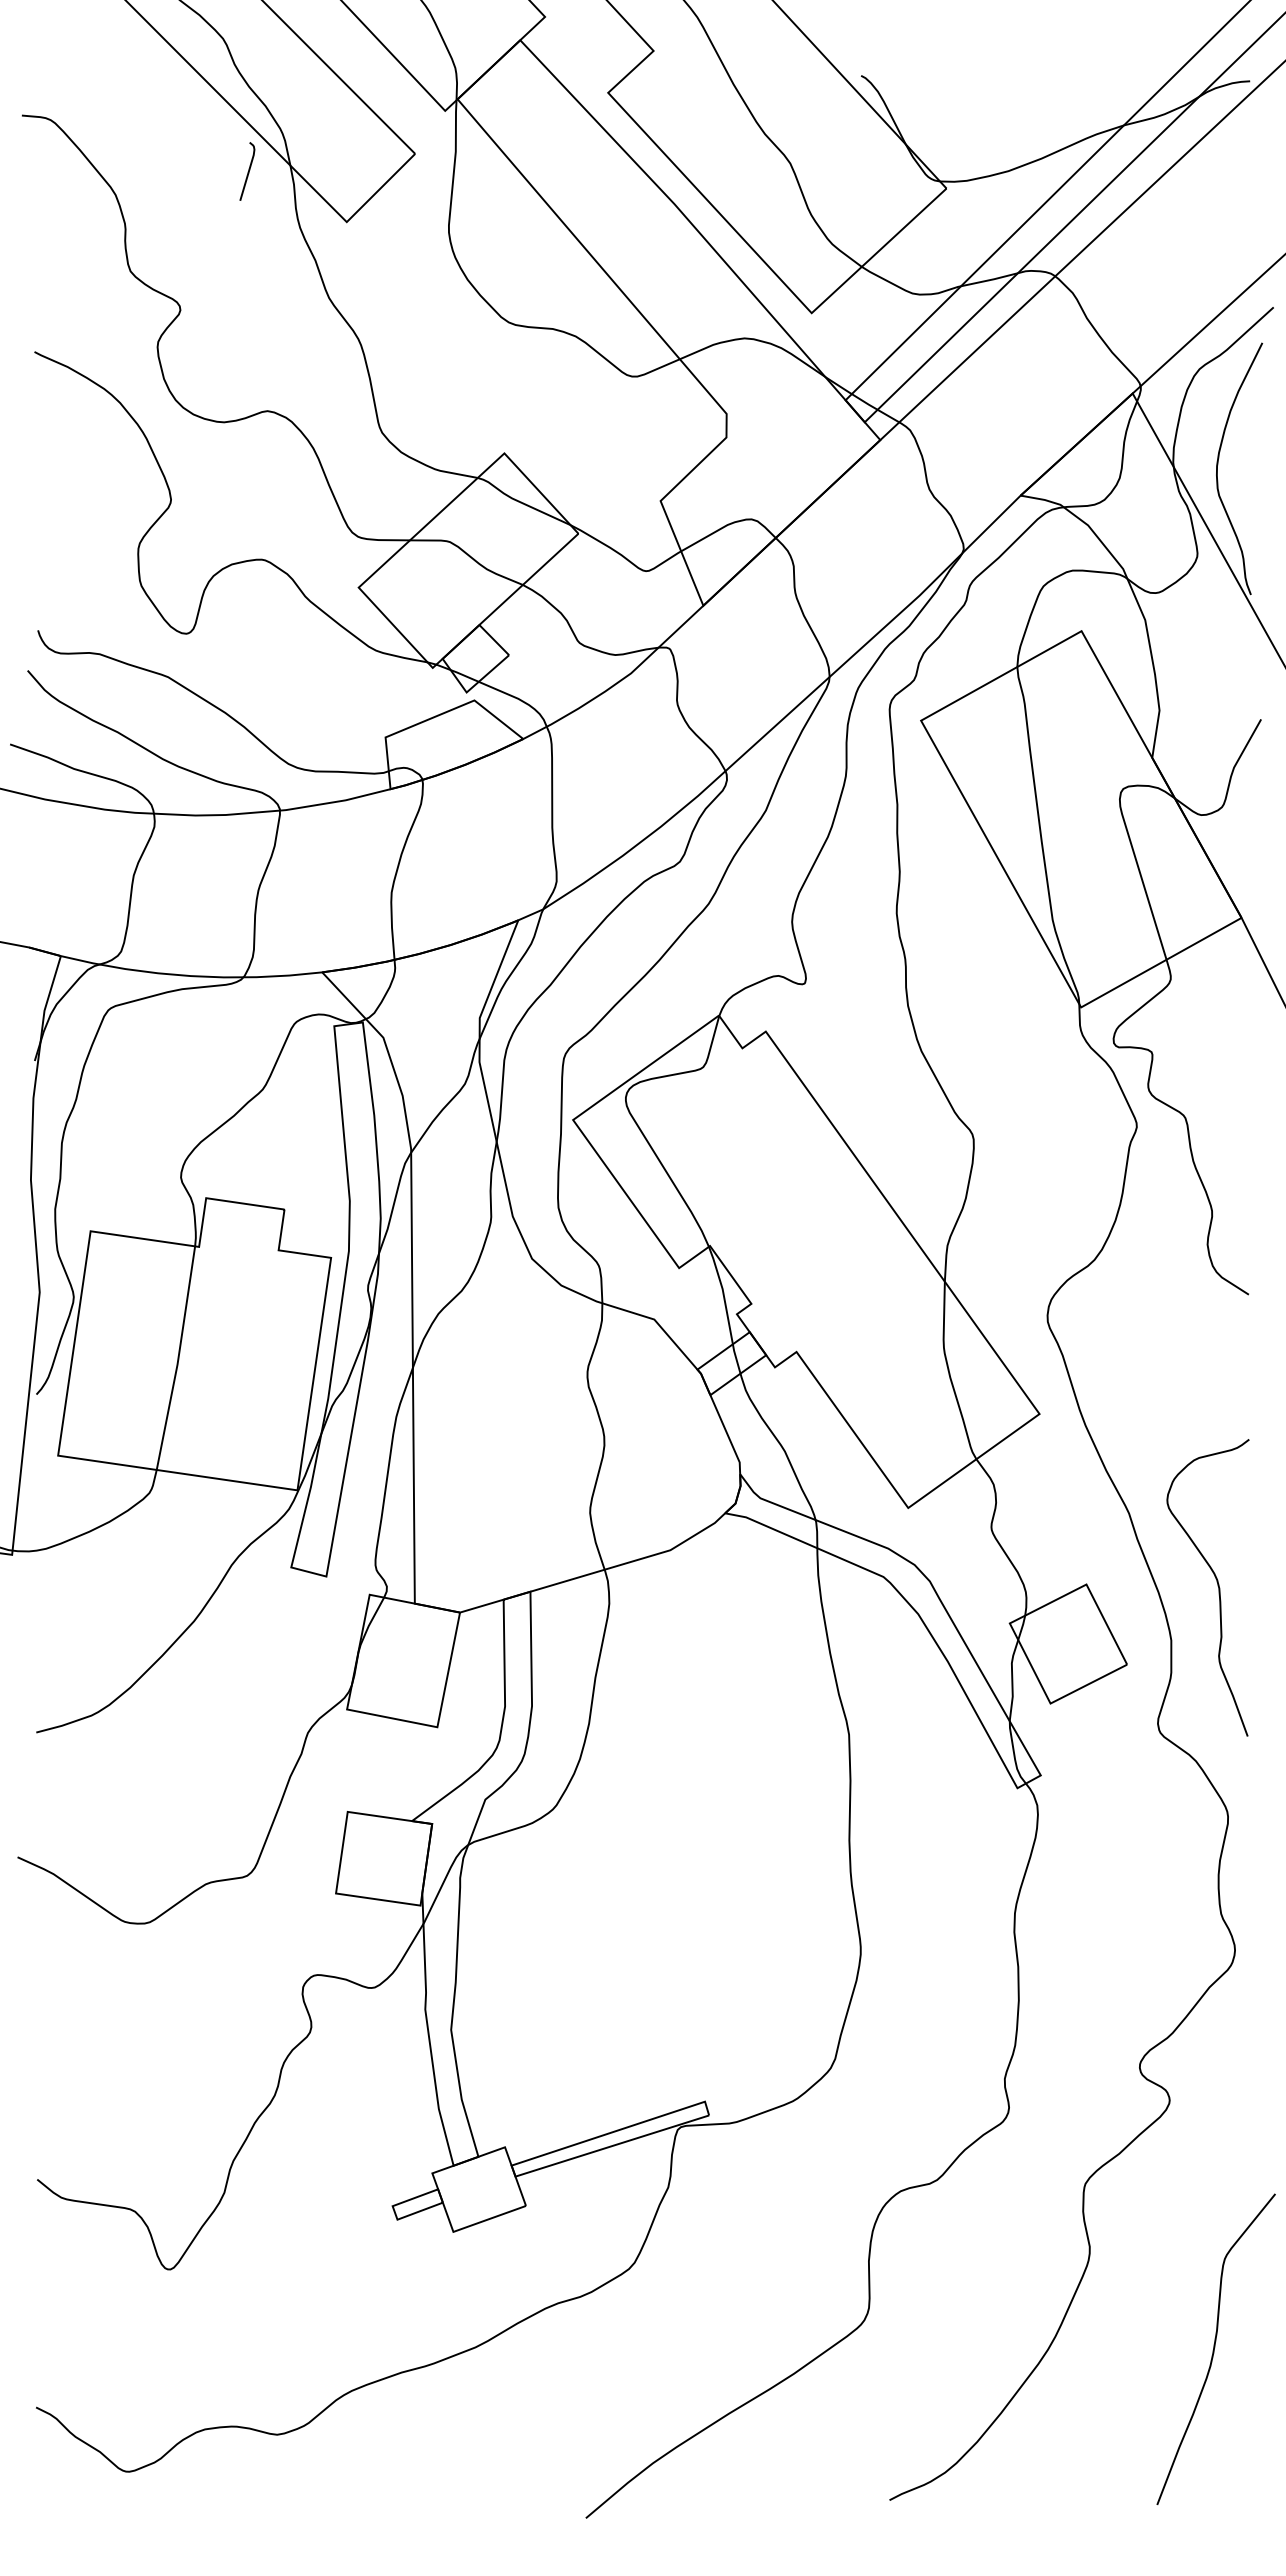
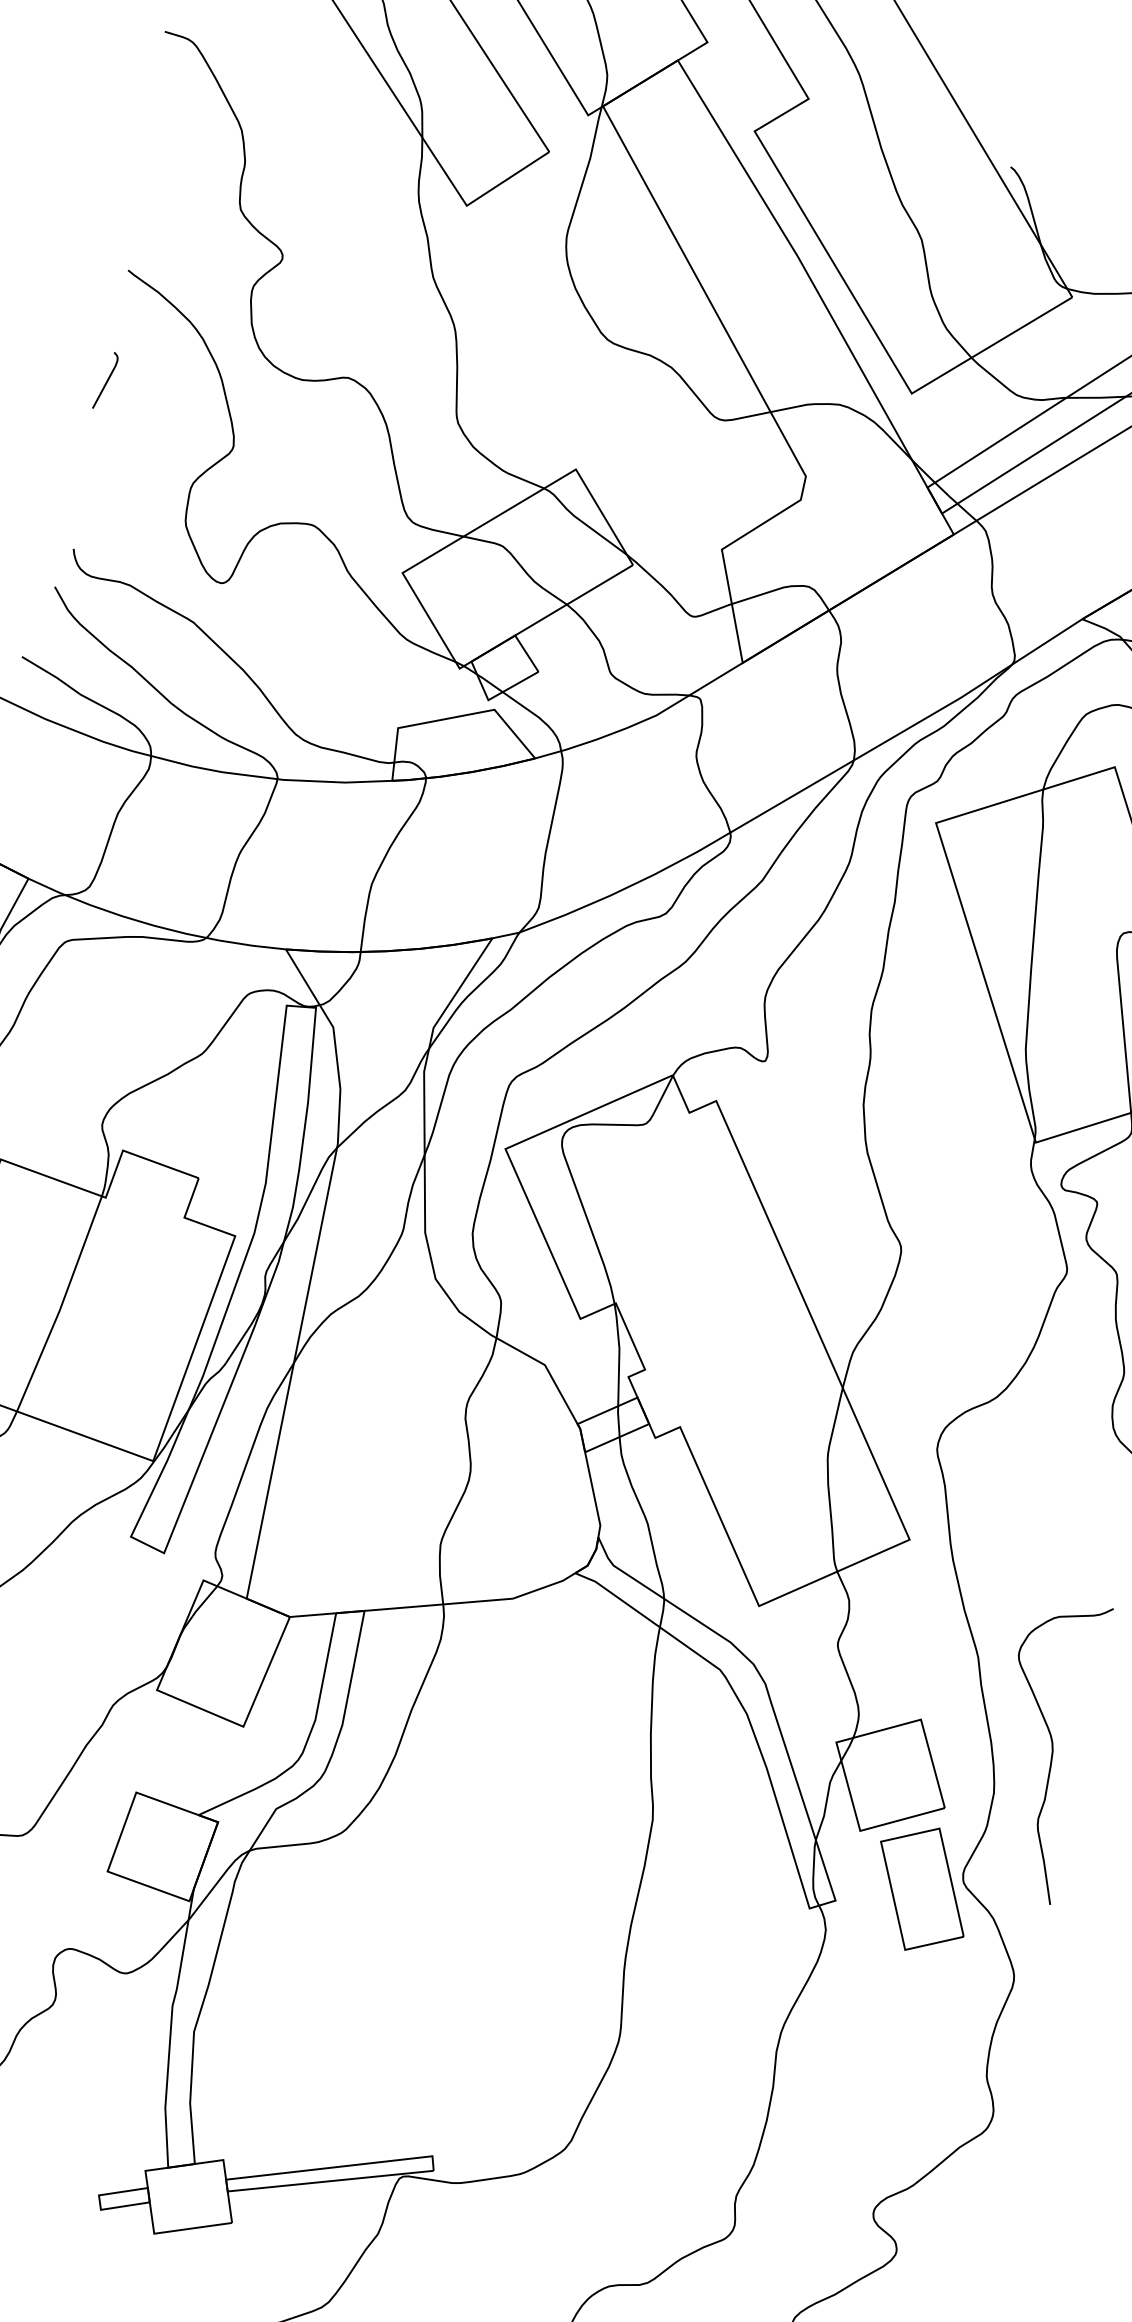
curve: (248, 171) -> (107, 380), moved
part: (1121, 1746) -> (922, 1888), added

